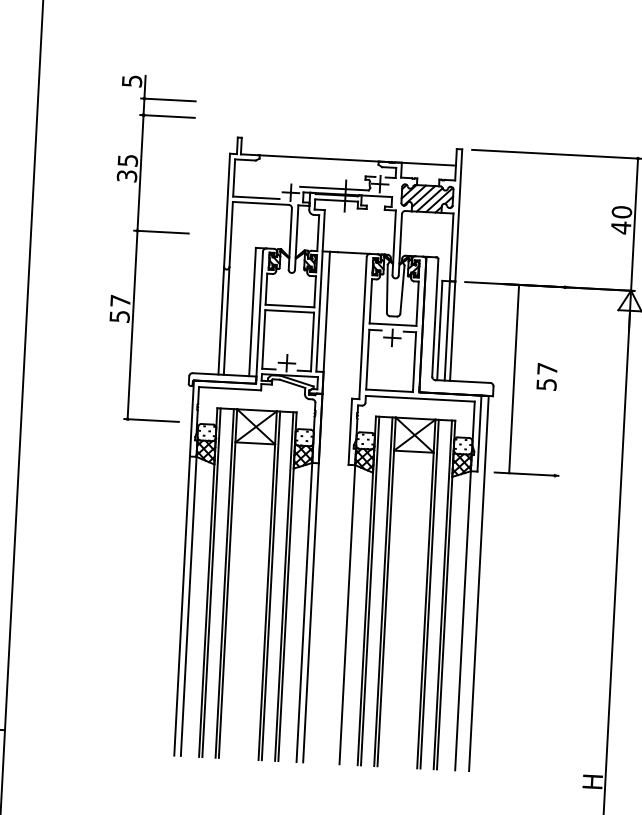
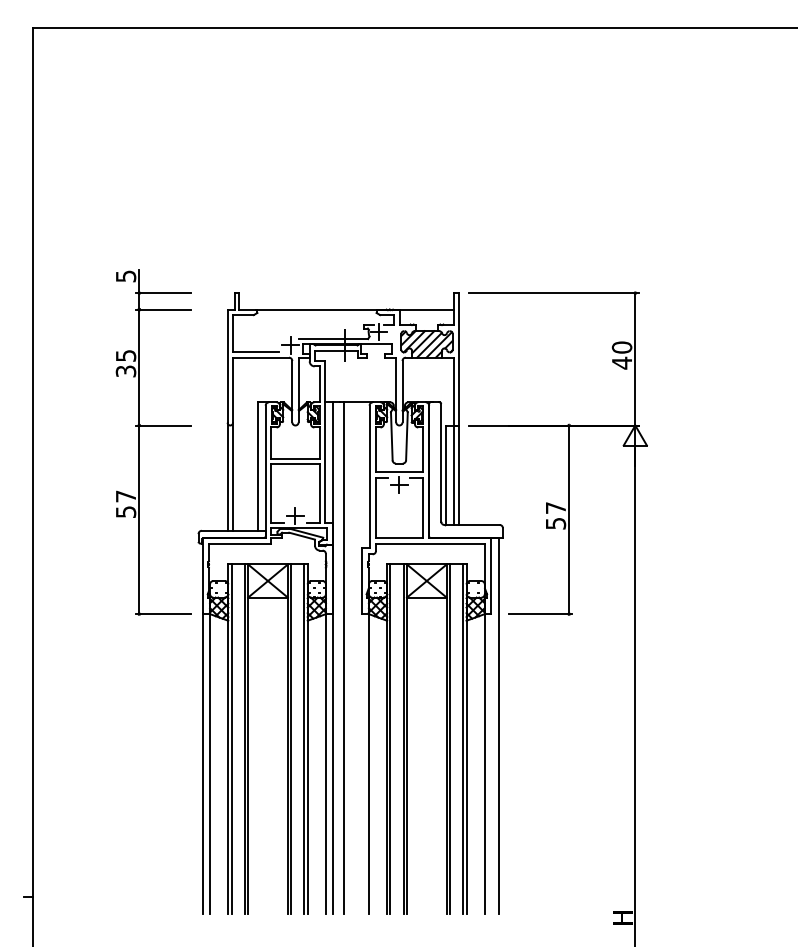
part: (136, 247) -> (139, 442), moved
line: (514, 378) -> (569, 519), moved
line: (328, 507) -> (344, 657), added

